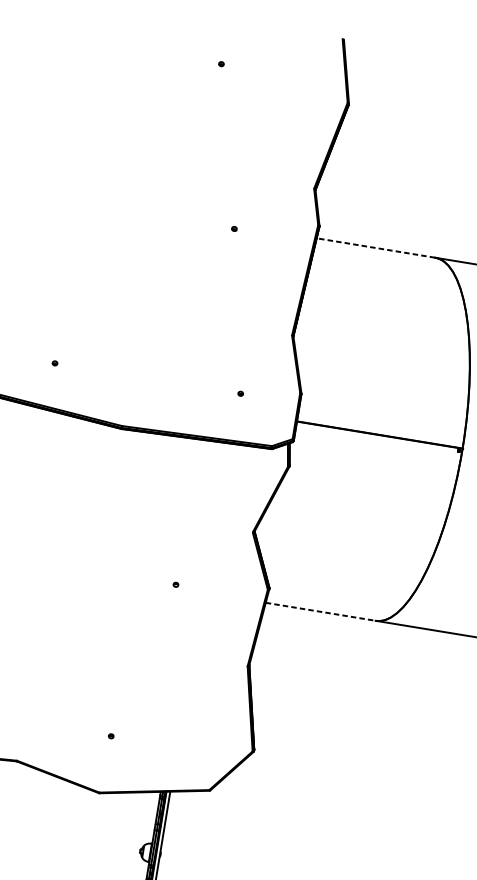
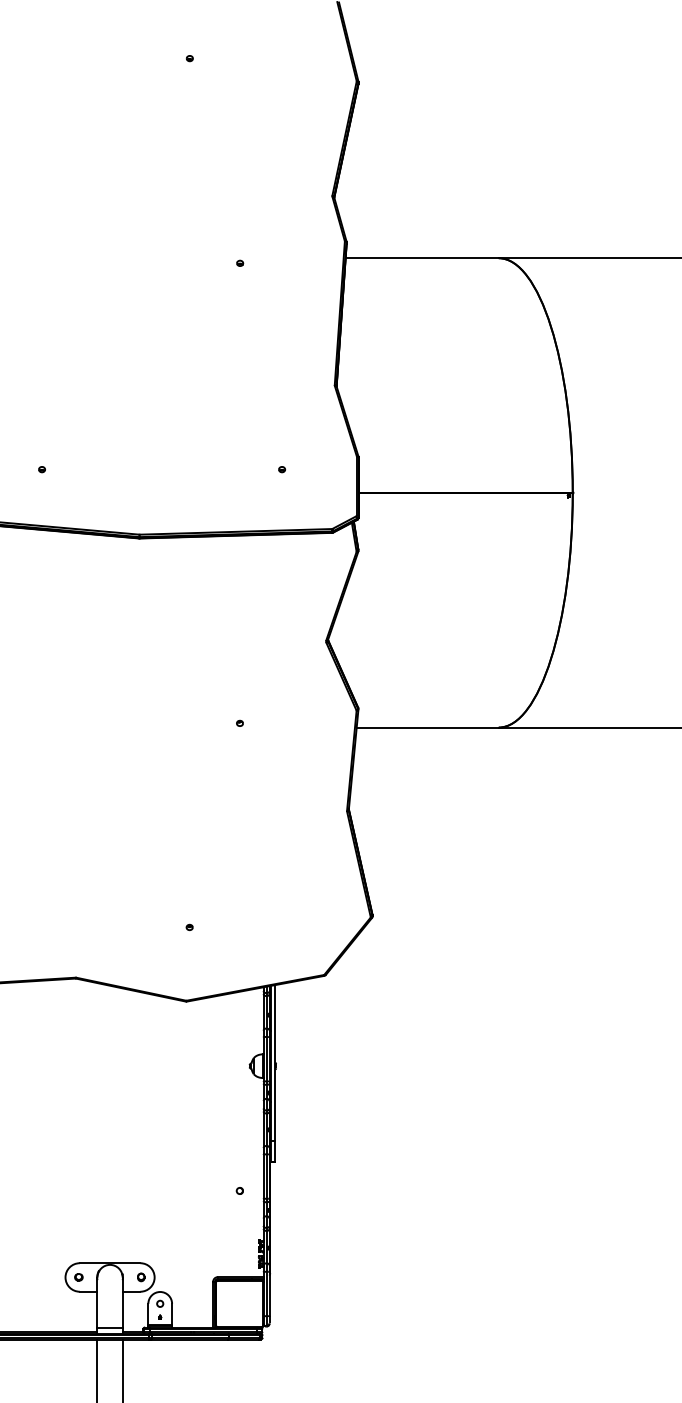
line: (376, 248) -> (422, 258), dashed -> solid
line: (321, 611) -> (428, 727), dashed -> solid

